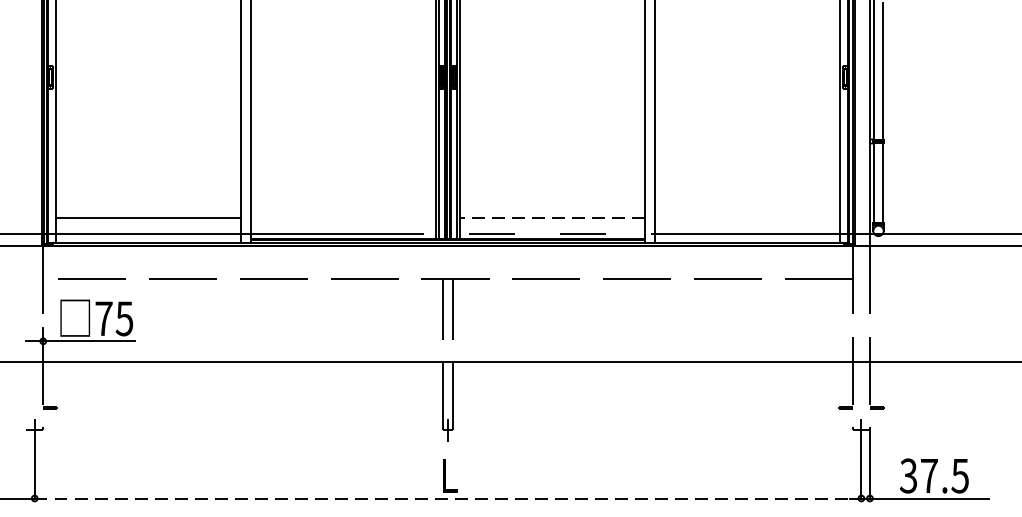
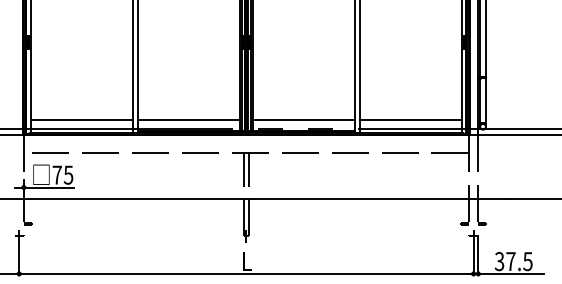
line: (342, 219) -> (188, 120), added
line: (551, 219) -> (303, 120), dashed -> solid
line: (746, 219) -> (410, 120), added
line: (448, 497) -> (246, 273), dashed -> solid

